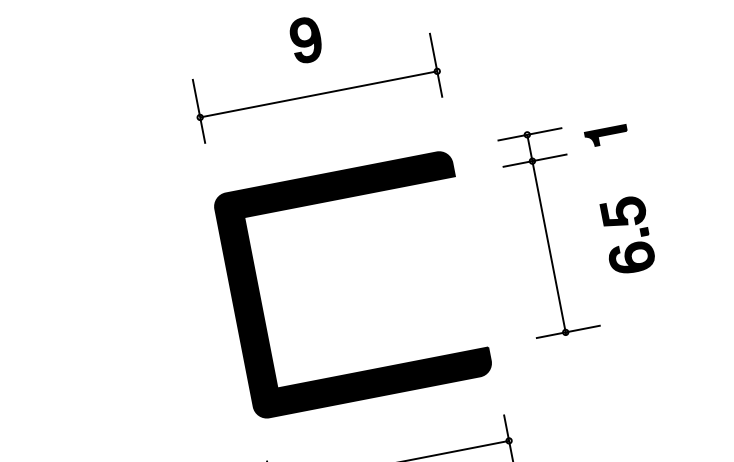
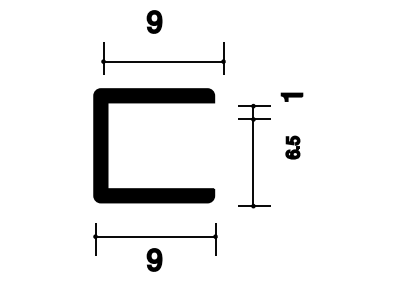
part: (317, 88) -> (163, 58), moved
part: (548, 231) -> (254, 155), moved
part: (626, 235) -> (292, 147), size x0.6

